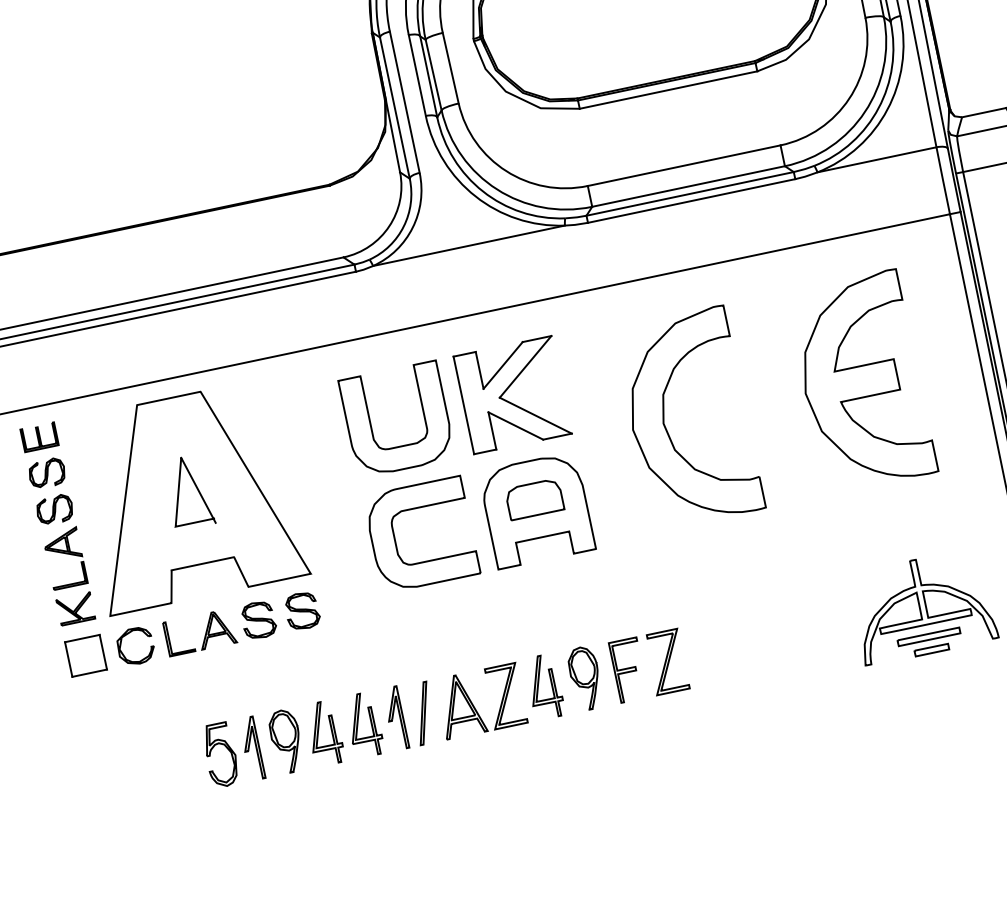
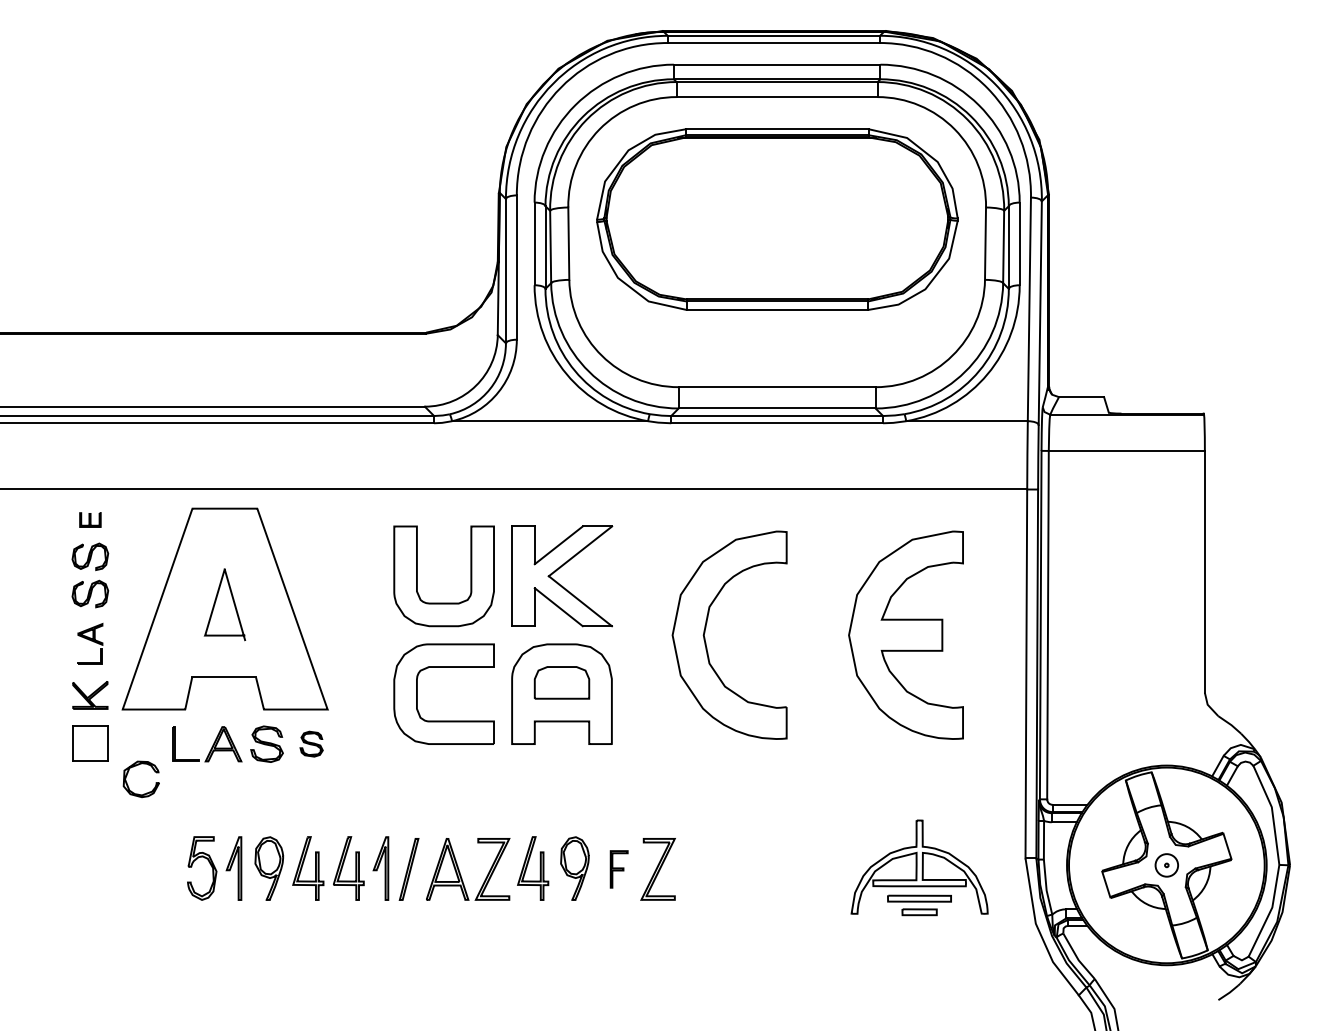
part: (39, 436) -> (90, 519), size x0.6
part: (65, 558) -> (90, 643), size x0.7
part: (302, 610) -> (311, 743), size x0.7
part: (122, 652) -> (127, 782), moved
part: (629, 670) -> (619, 869), size x0.6

